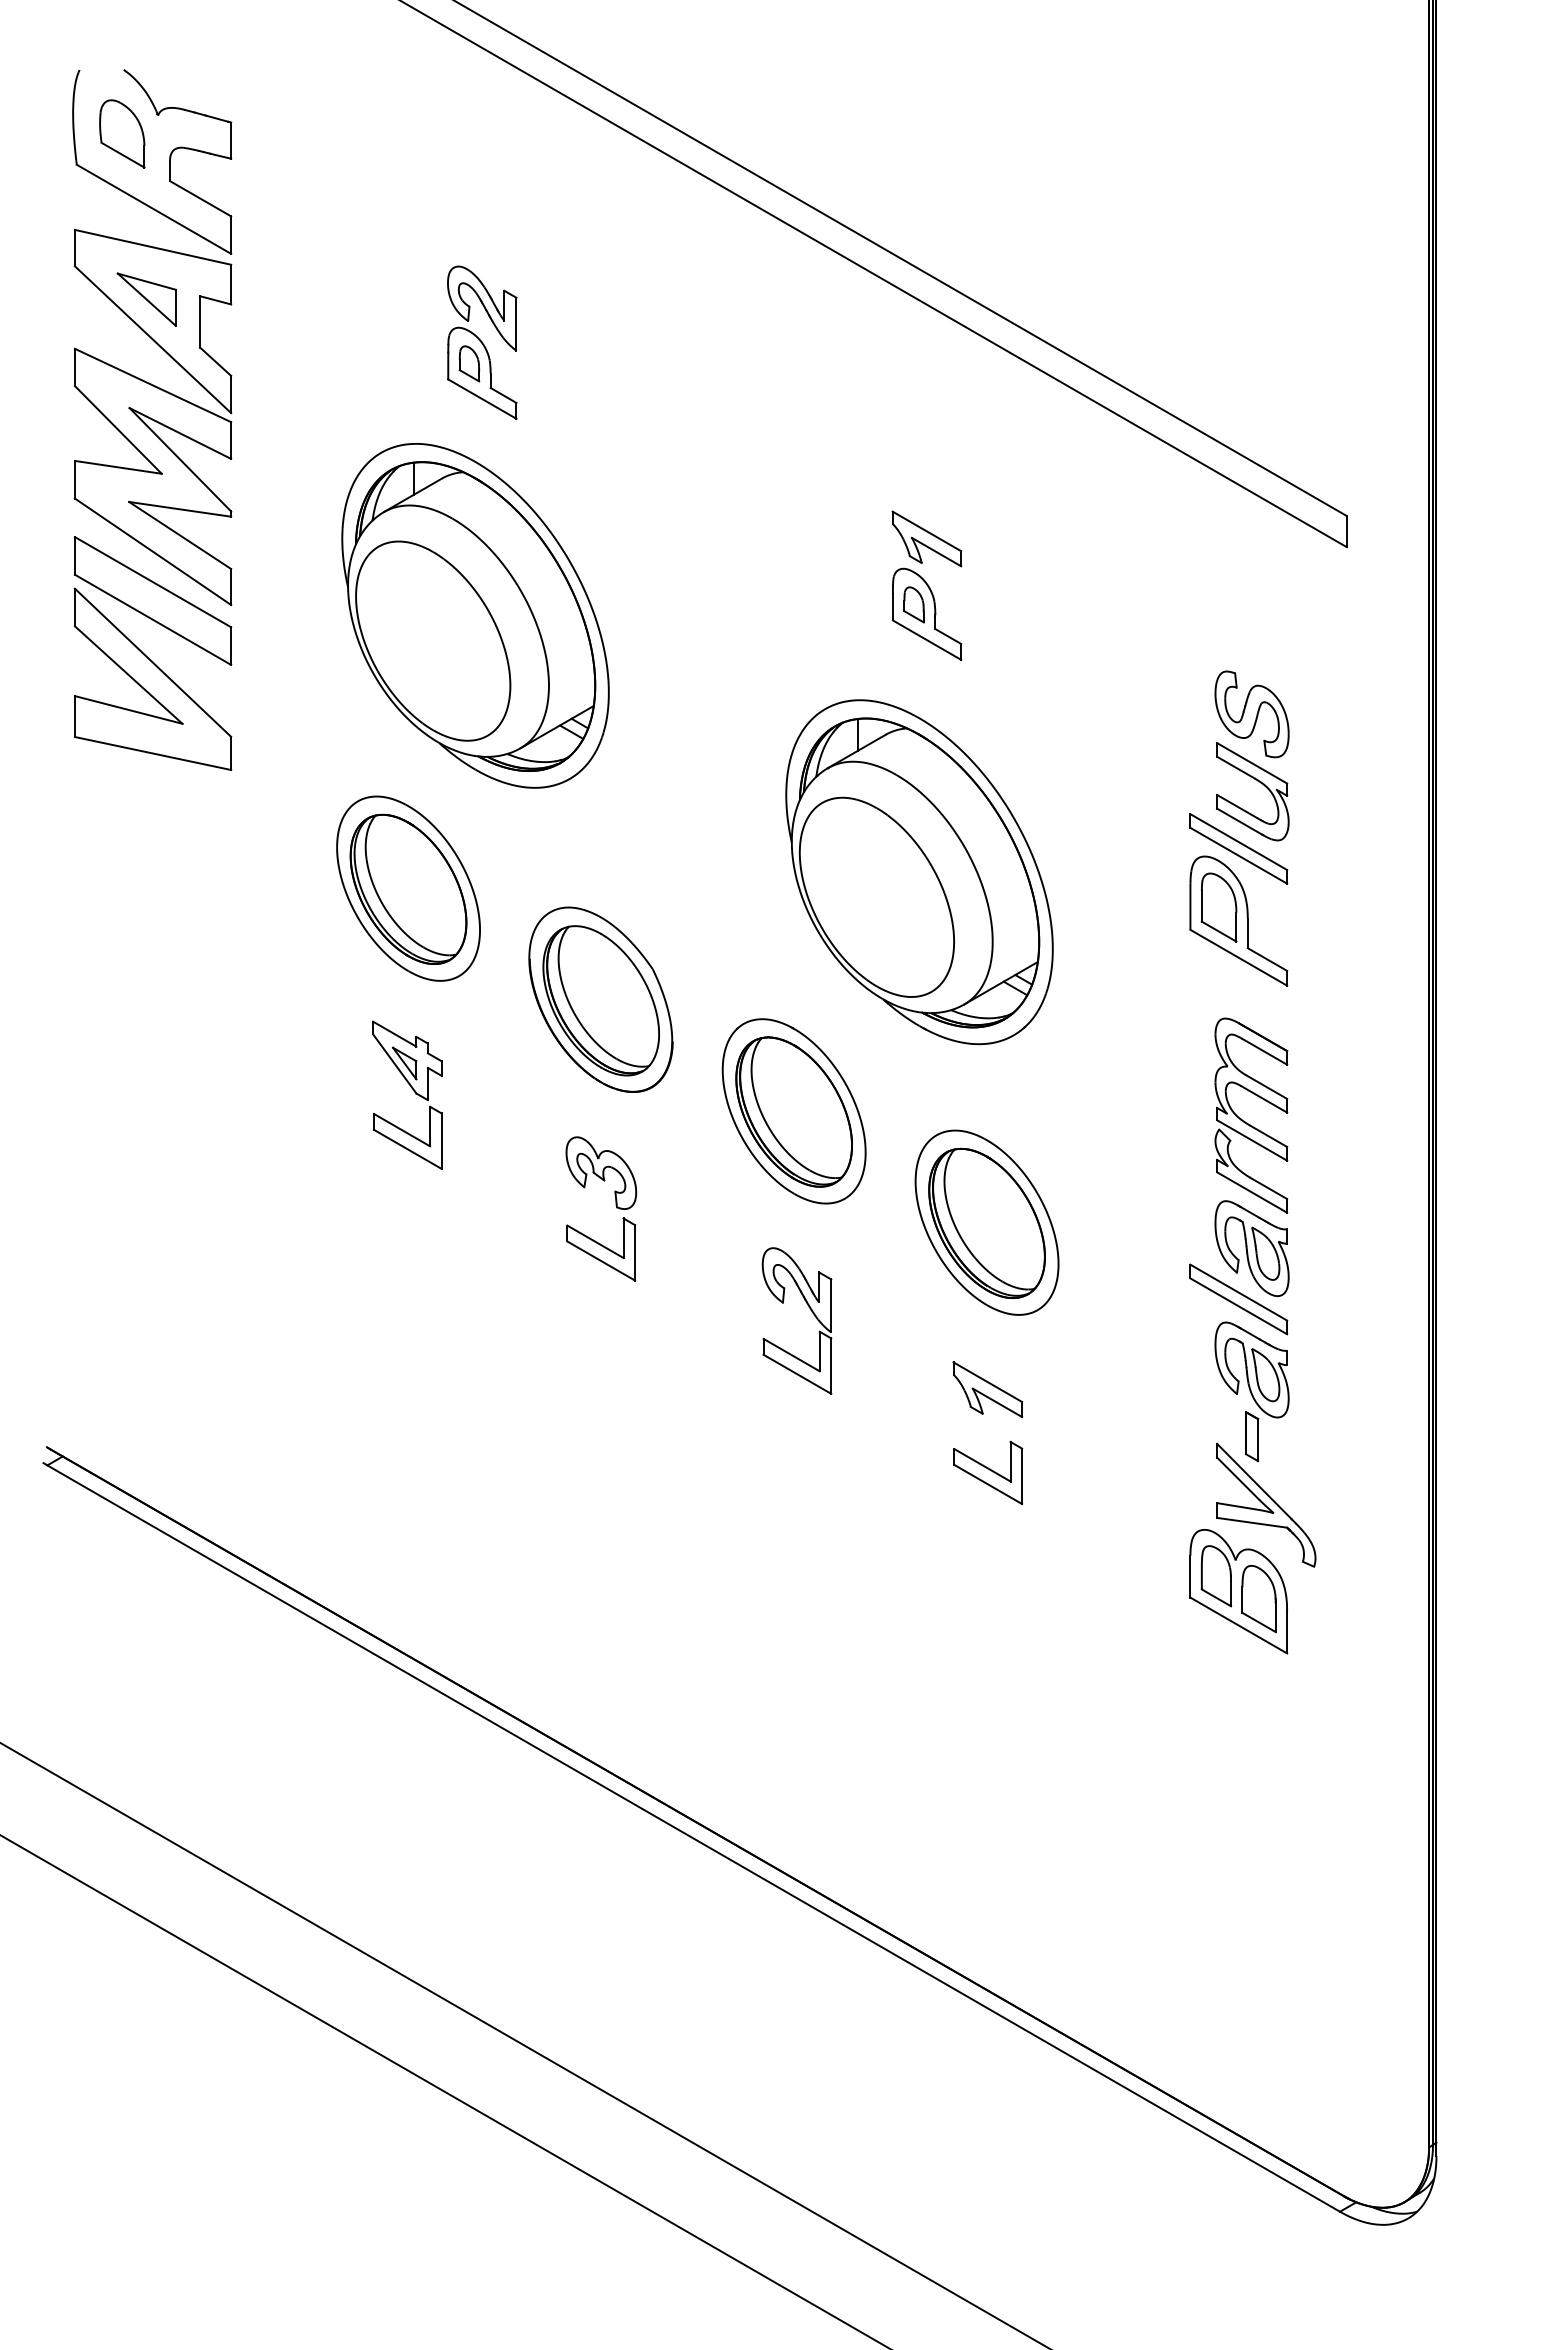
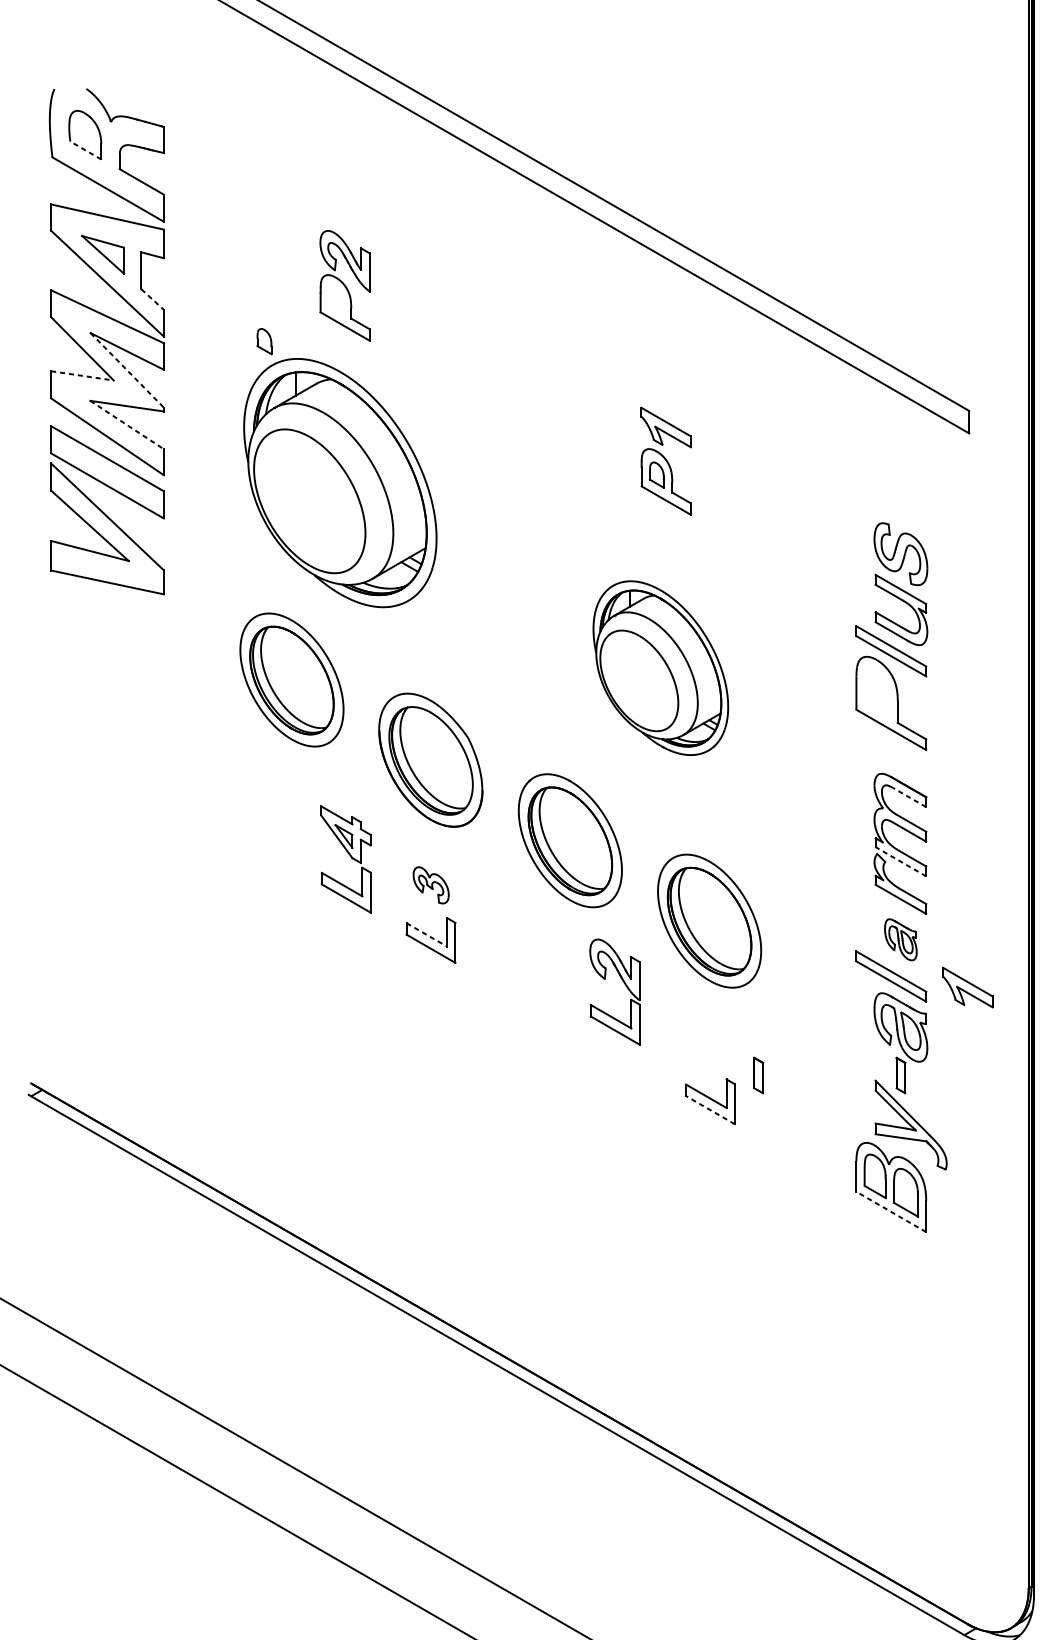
line: (123, 155) -> (86, 150), solid -> dashed
line: (215, 362) -> (152, 300), solid -> dashed
part: (469, 363) -> (264, 341), moved
line: (180, 460) -> (127, 370), solid -> dashed
line: (118, 467) -> (82, 375), solid -> dashed
line: (180, 535) -> (127, 425), solid -> dashed
part: (919, 872) -> (660, 668), size x0.7
part: (1218, 907) -> (876, 693), removed
line: (1264, 1051) -> (909, 797), solid -> dashed
part: (413, 1091) -> (350, 856), moved
line: (1251, 1140) -> (900, 861), solid -> dashed
part: (601, 1172) -> (431, 884), size x0.7
line: (595, 1242) -> (426, 935), solid -> dashed
part: (1251, 1248) -> (900, 939), size x0.6
part: (810, 1310) -> (624, 984), moved
part: (987, 1389) -> (967, 987), moved
part: (1055, 1436) -> (759, 1075), added
line: (987, 1484) -> (709, 1110), solid -> dashed
line: (1238, 1625) -> (891, 1211), solid -> dashed

